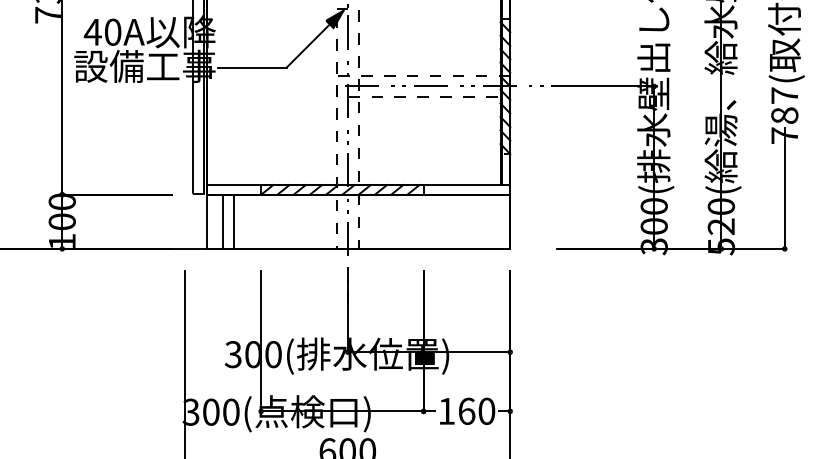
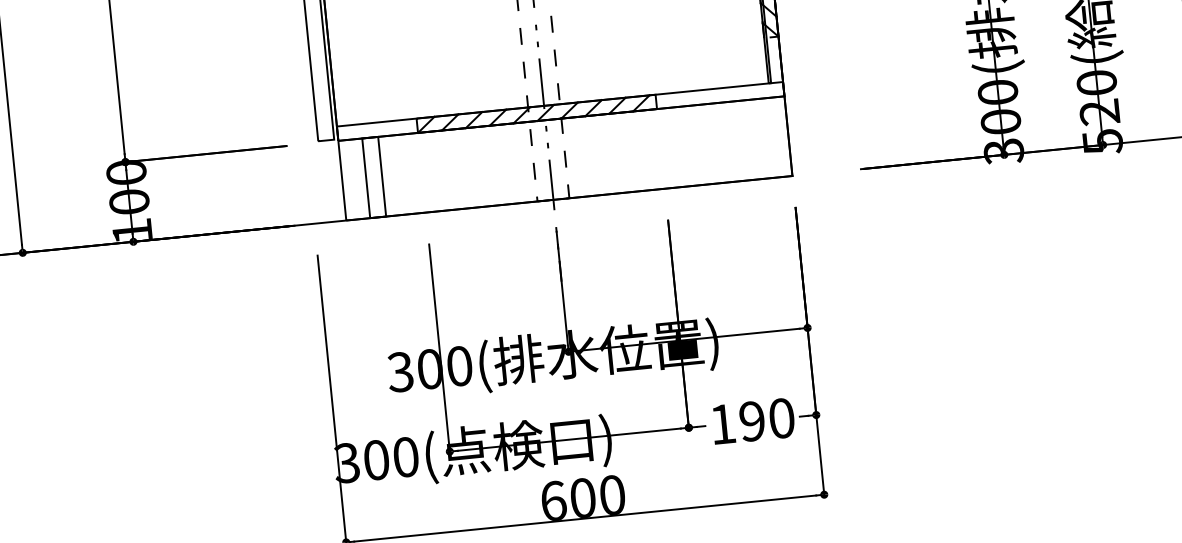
text: (466, 410) -> (751, 420), 160 -> 190

